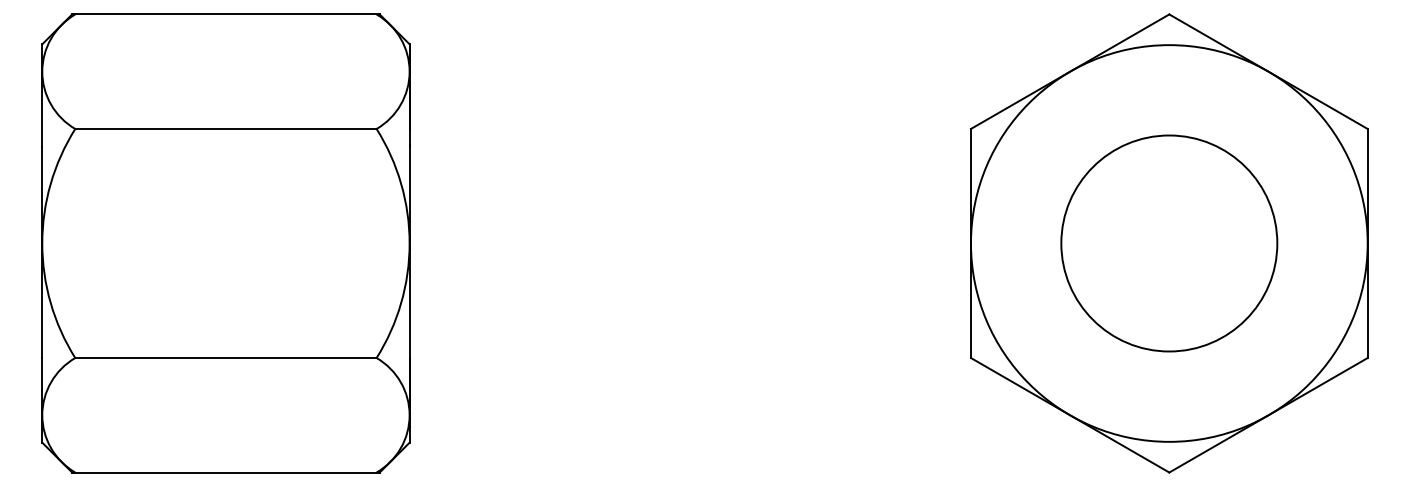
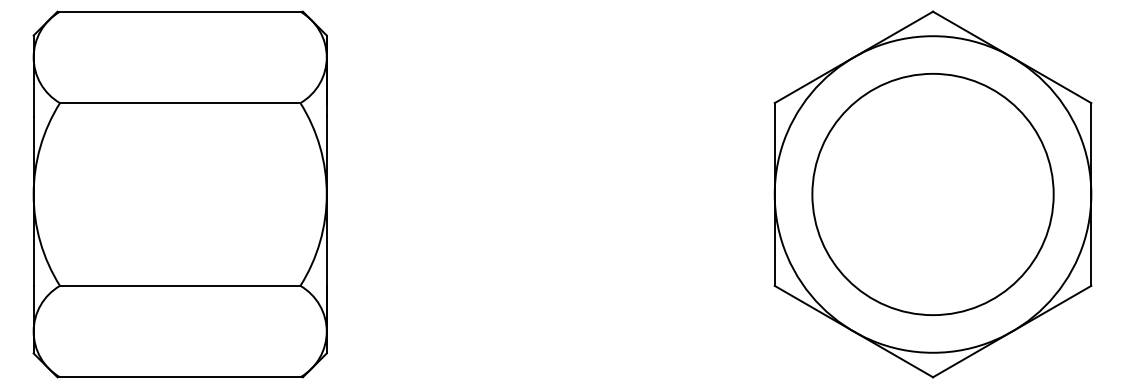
circle: (1169, 243) -> (933, 194), size x1.4

